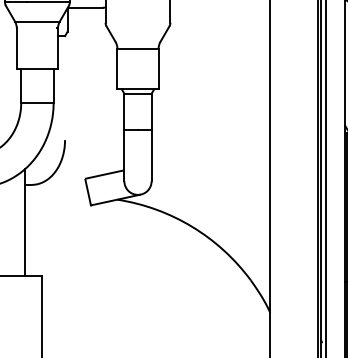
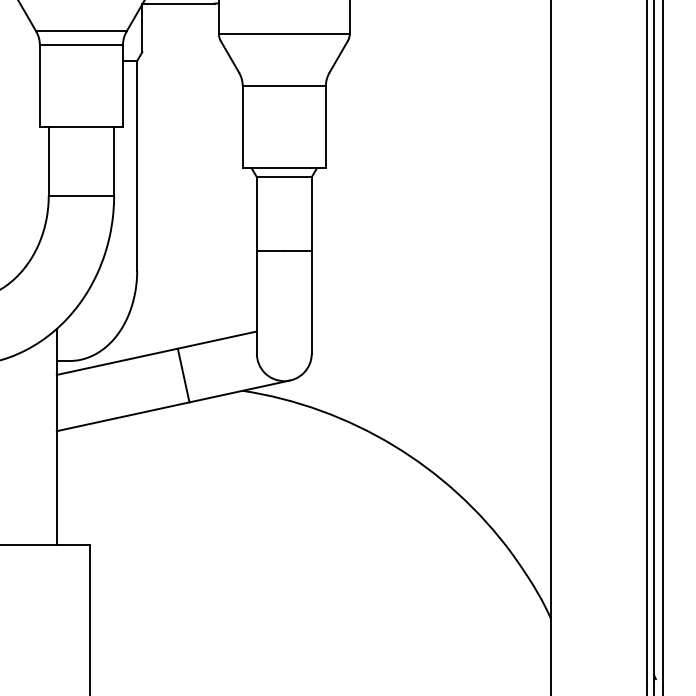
line: (137, 22) -> (283, 33), added
line: (36, 28) -> (79, 45), added
line: (65, 88) -> (138, 166), added
line: (55, 184) -> (117, 360), added
line: (57, 212) -> (121, 416), added

